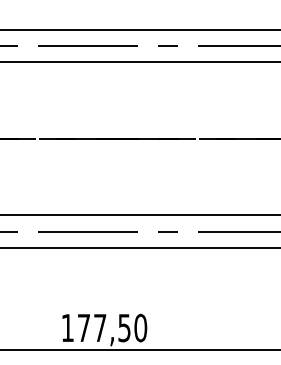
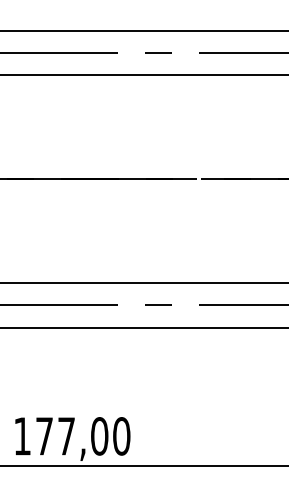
text: (124, 327) -> (99, 435), 177,50 -> 177,00

